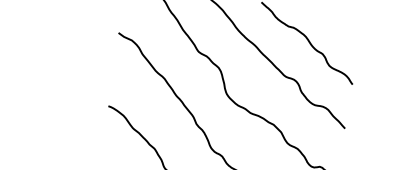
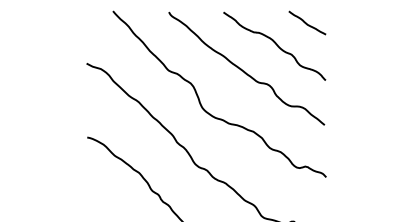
curve: (342, 24) -> (306, 22), added

